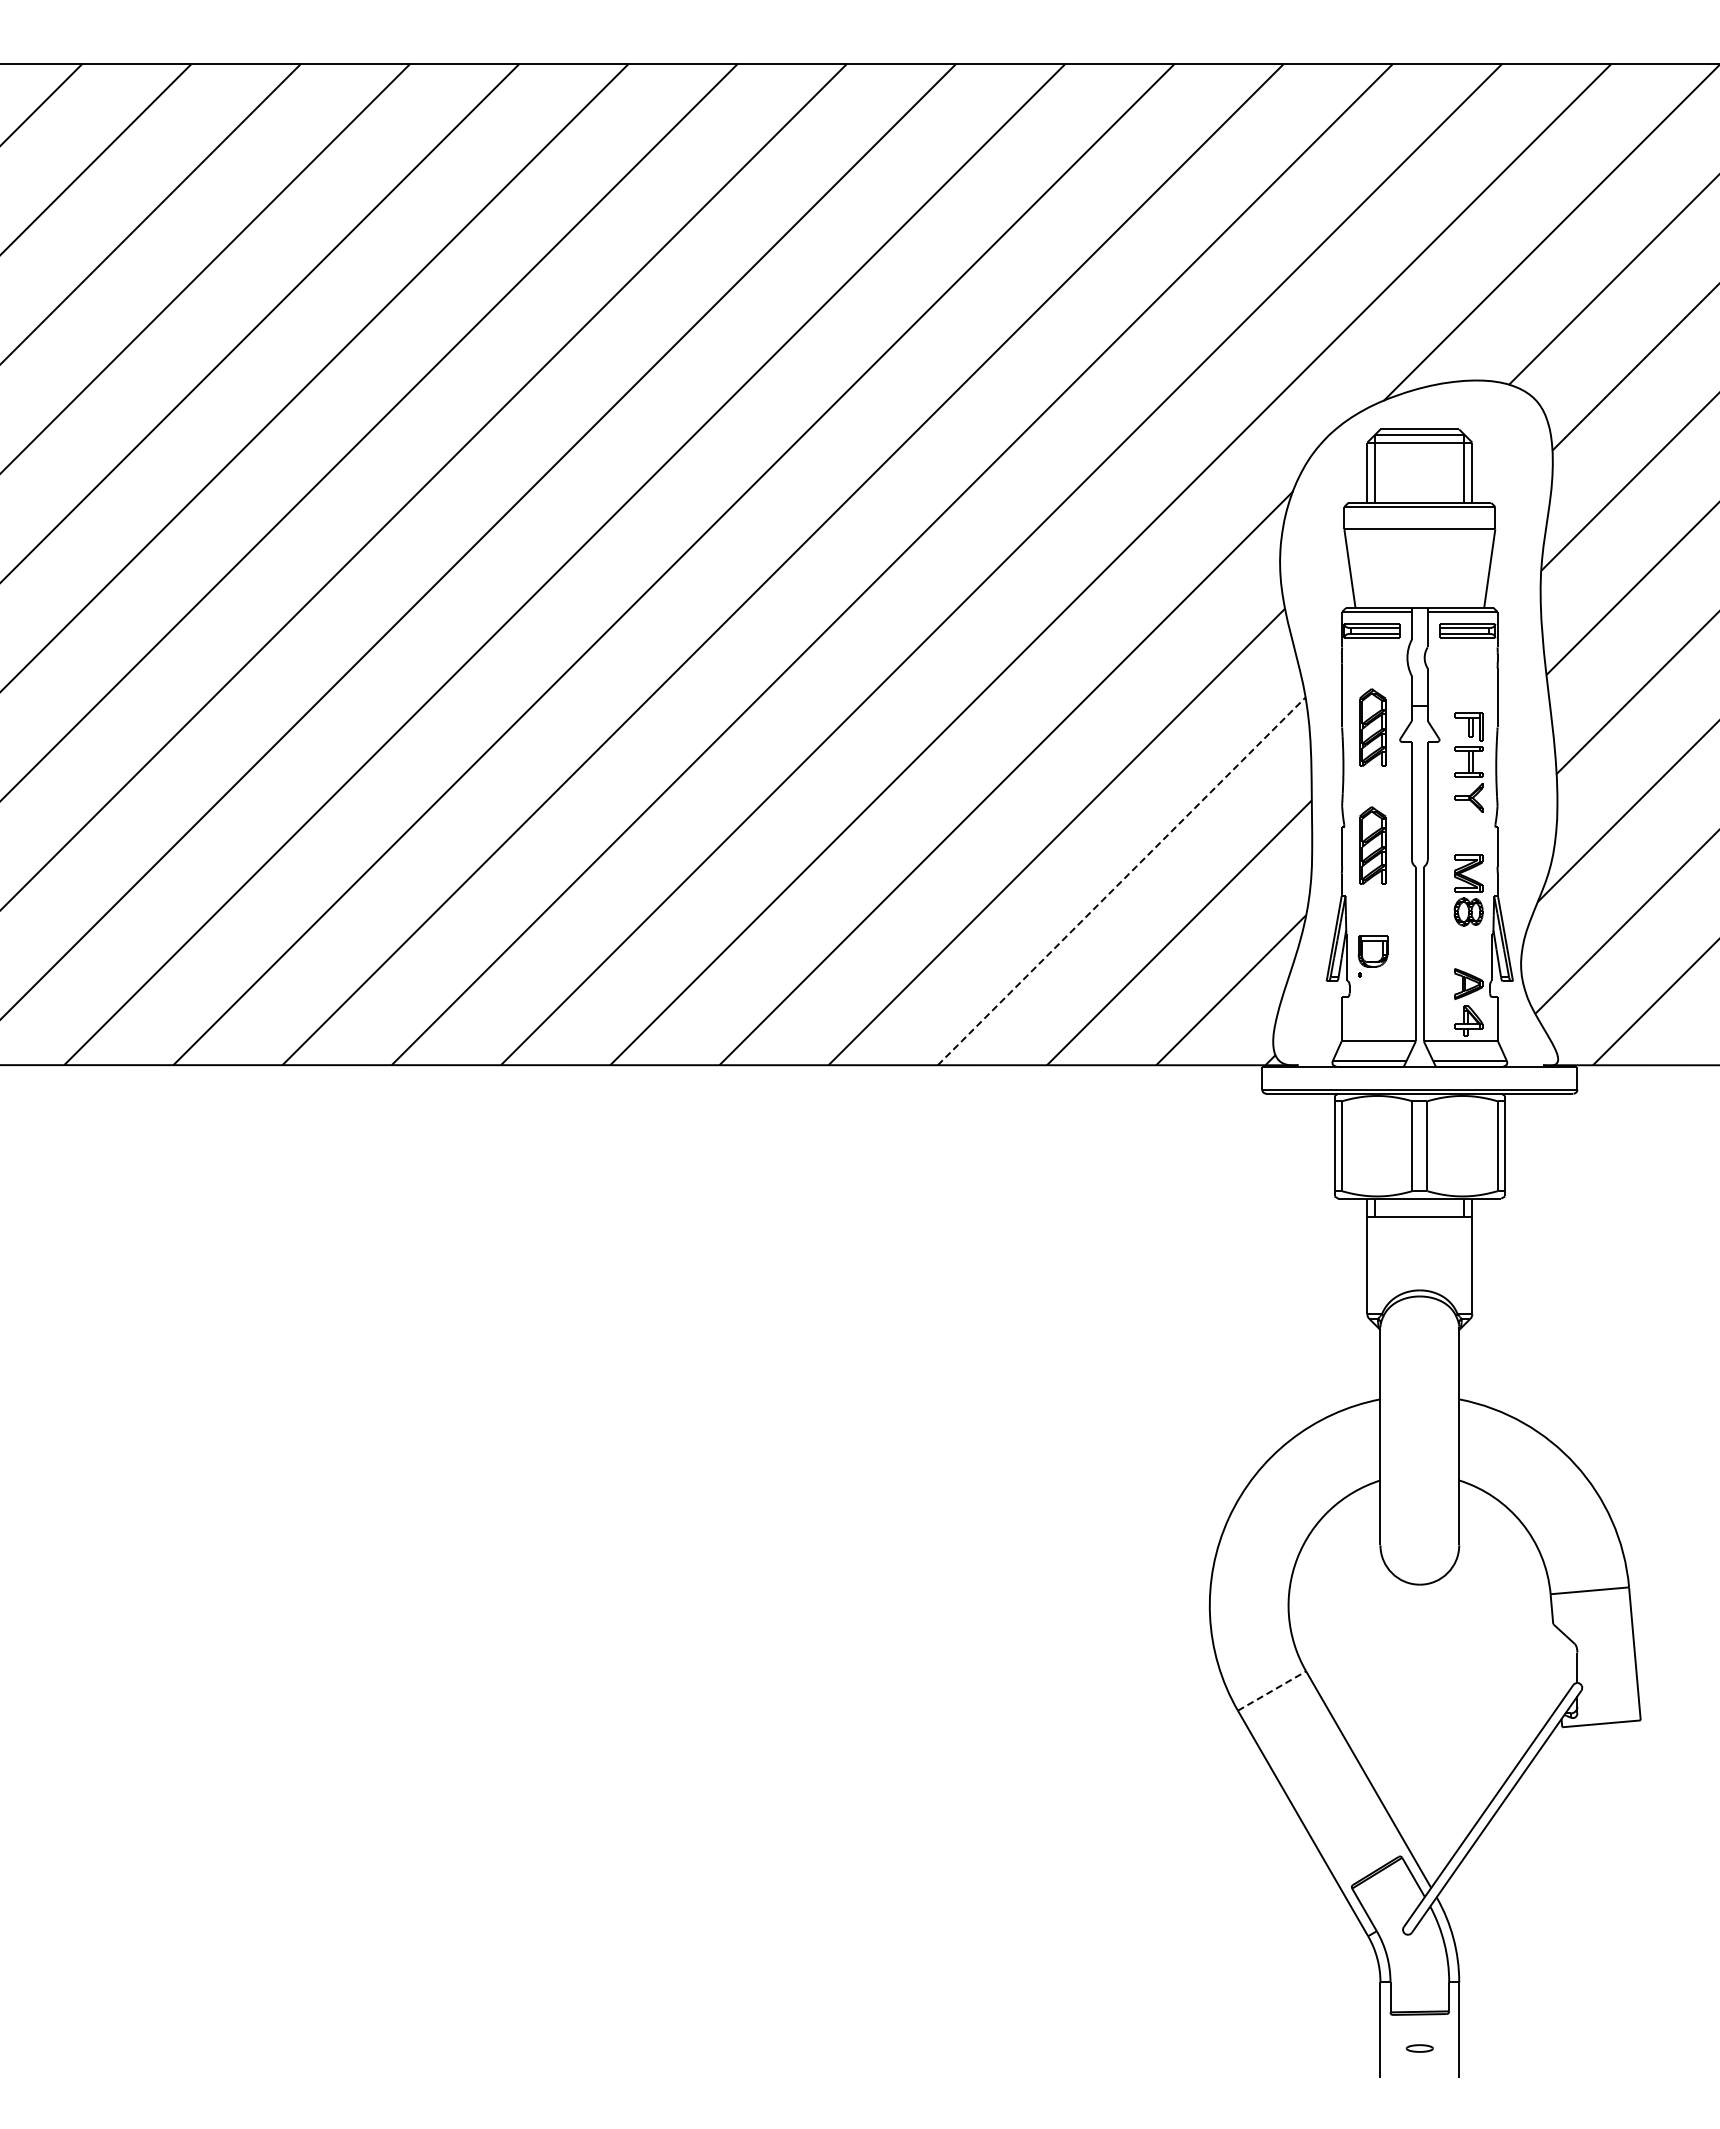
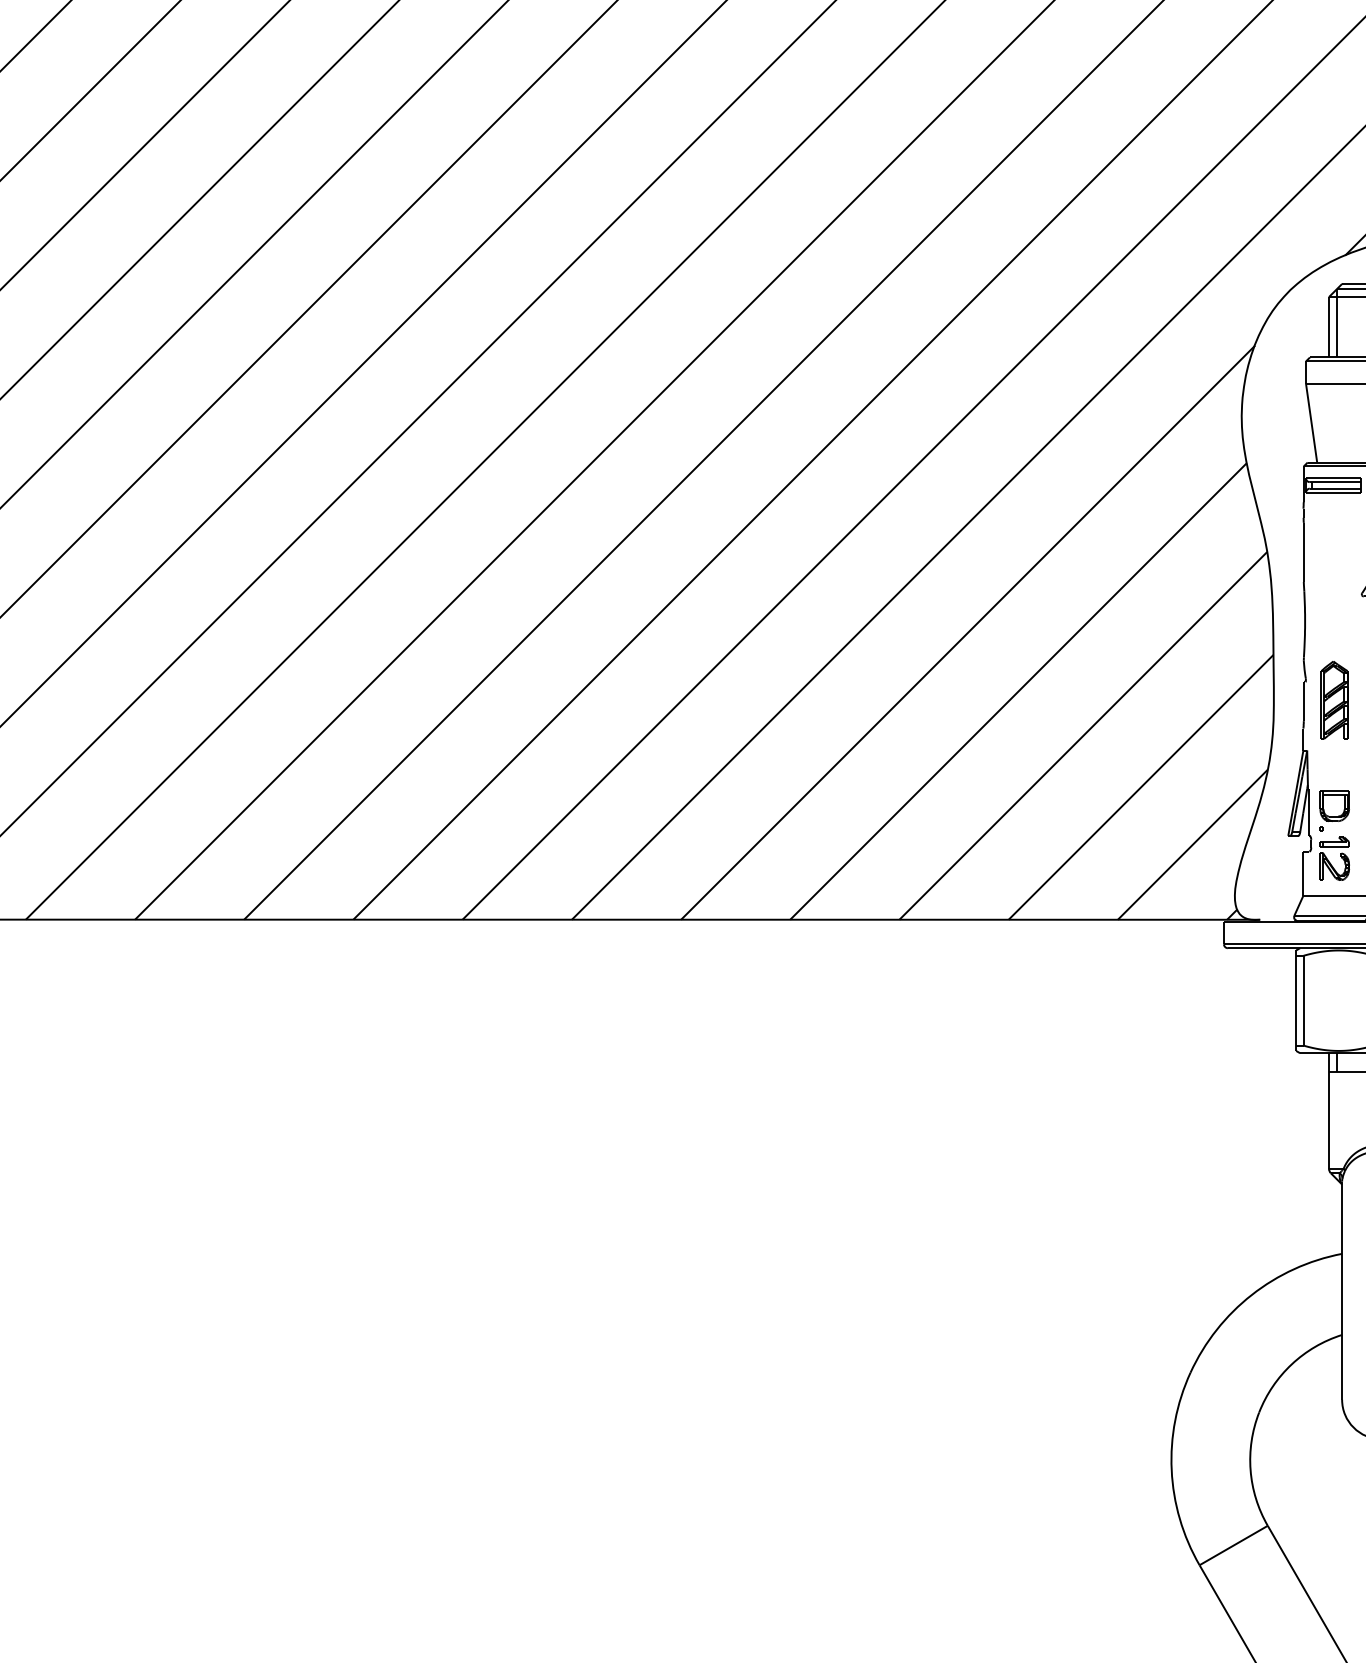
part: (1372, 727) -> (1334, 582), removed
line: (1122, 880) -> (1084, 735), dashed -> solid
part: (1373, 1004) -> (1335, 859), added
line: (1272, 1690) -> (1234, 1545), dashed -> solid

